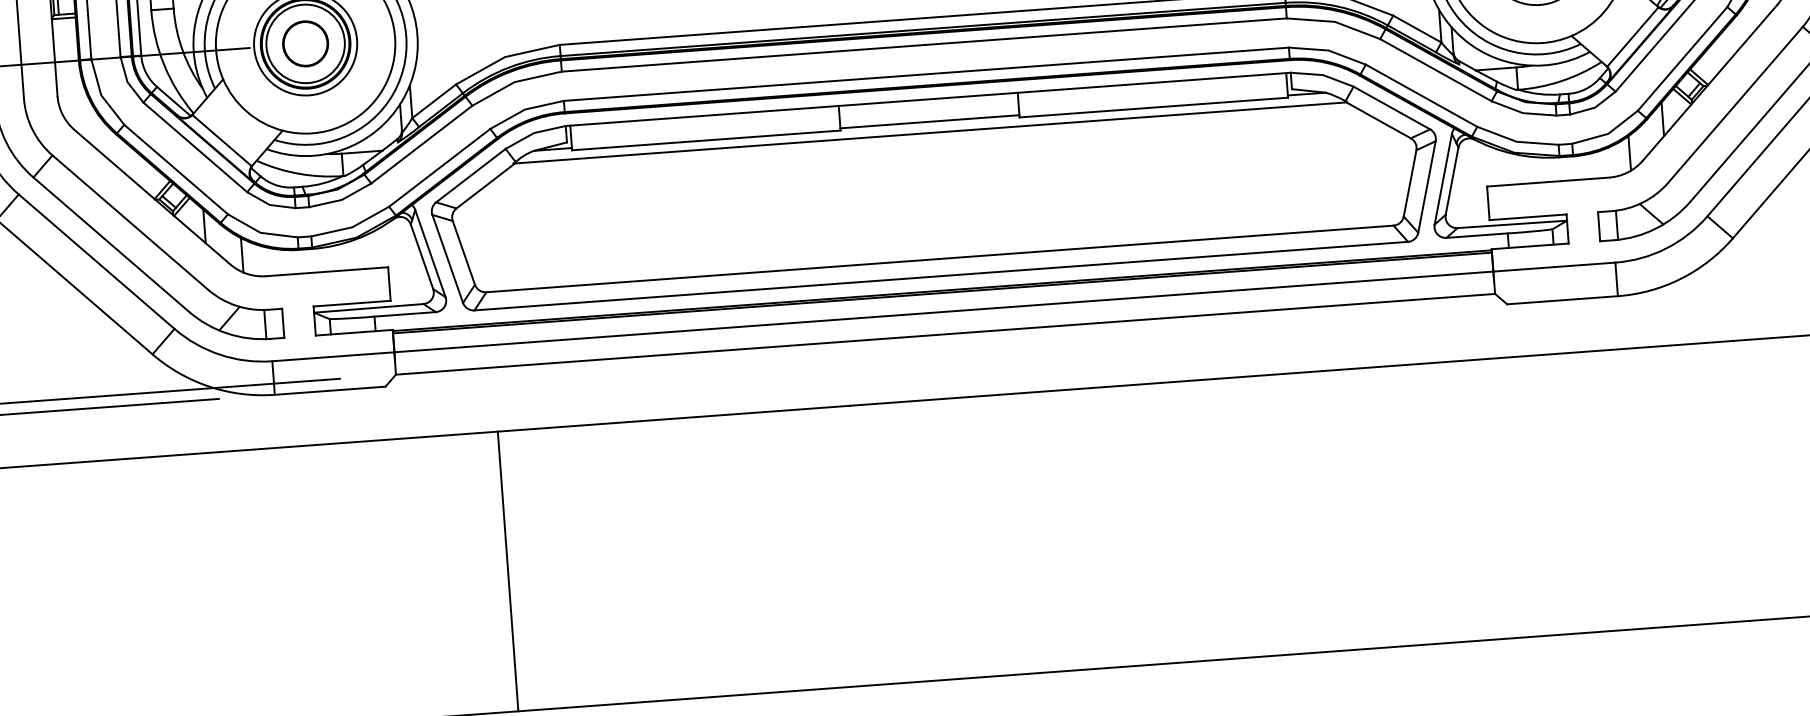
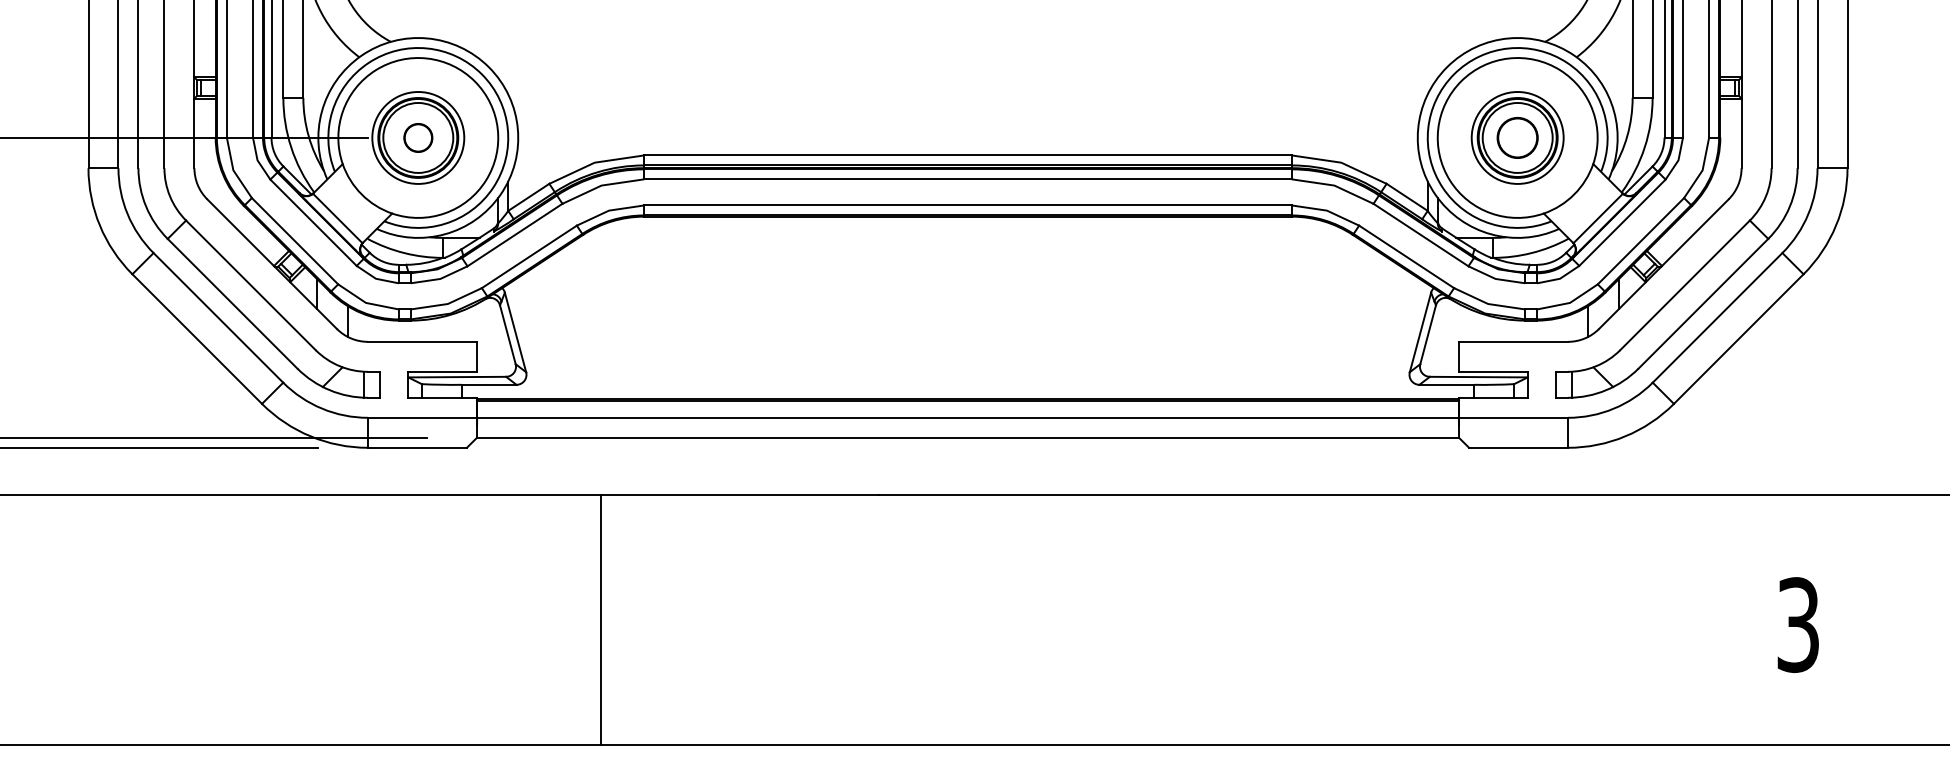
circle: (305, 43) -> (418, 137), size x0.7
part: (934, 187) -> (967, 306), removed
line: (507, 570) -> (600, 619), moved

